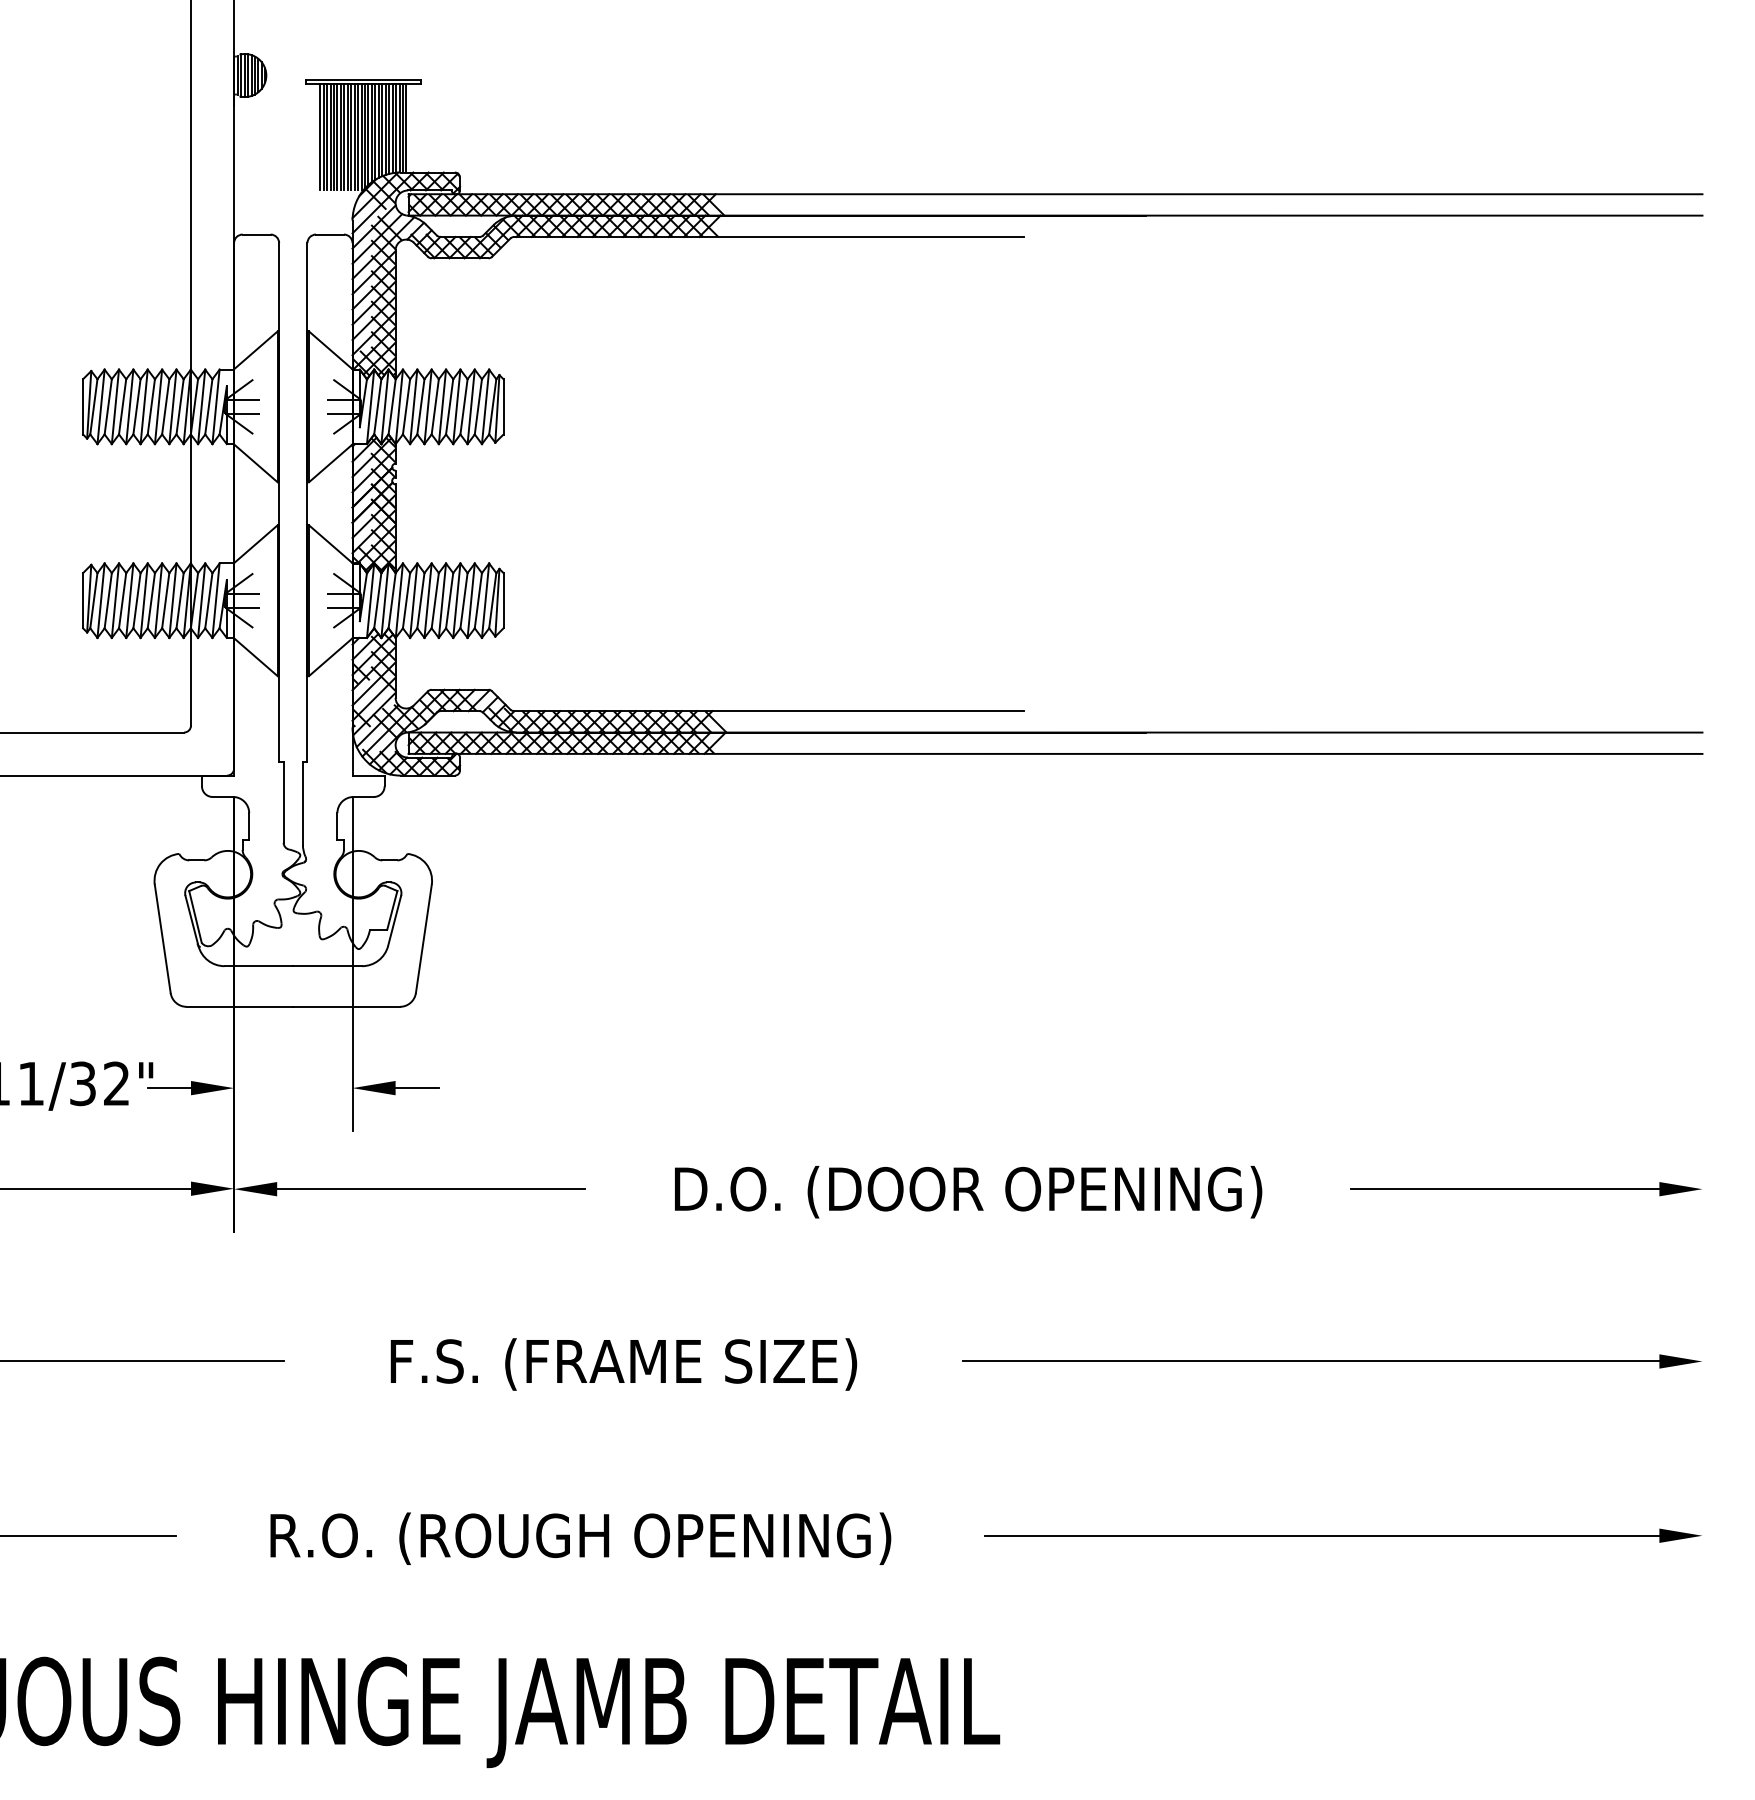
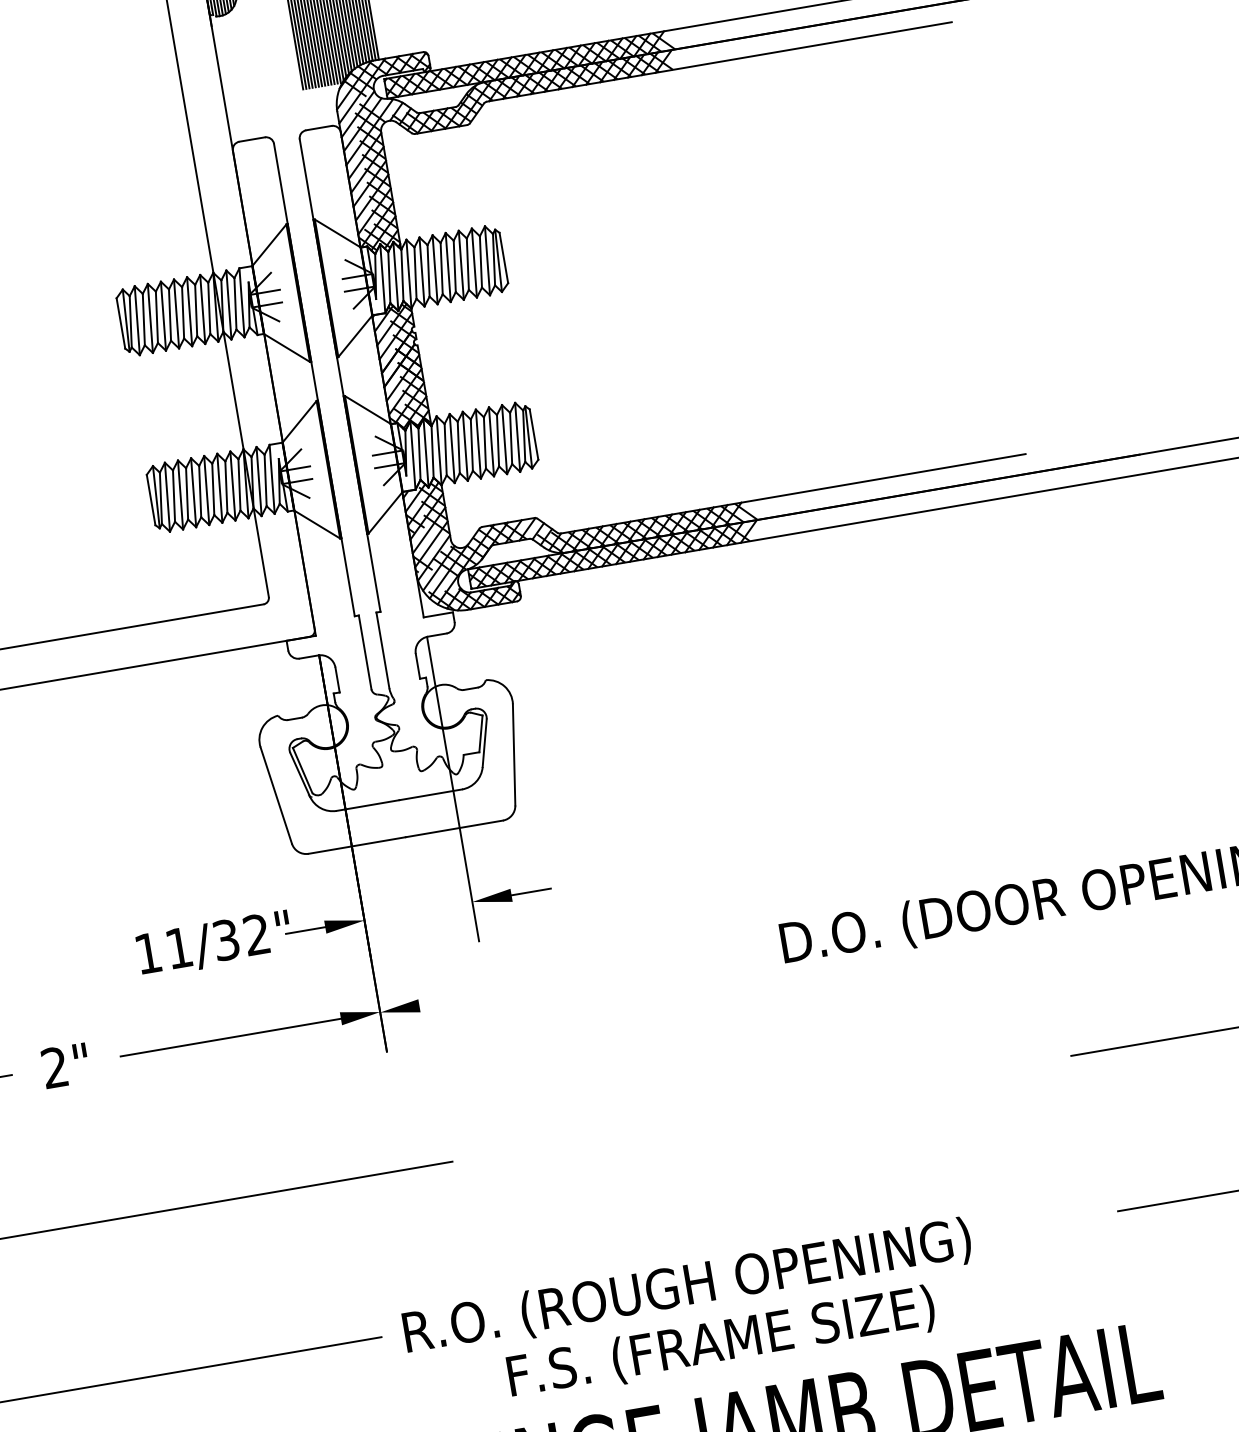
line: (431, 1189) -> (560, 982), removed
text: (623, 1364) -> (721, 1343), moved
text: (580, 1538) -> (687, 1287), moved

